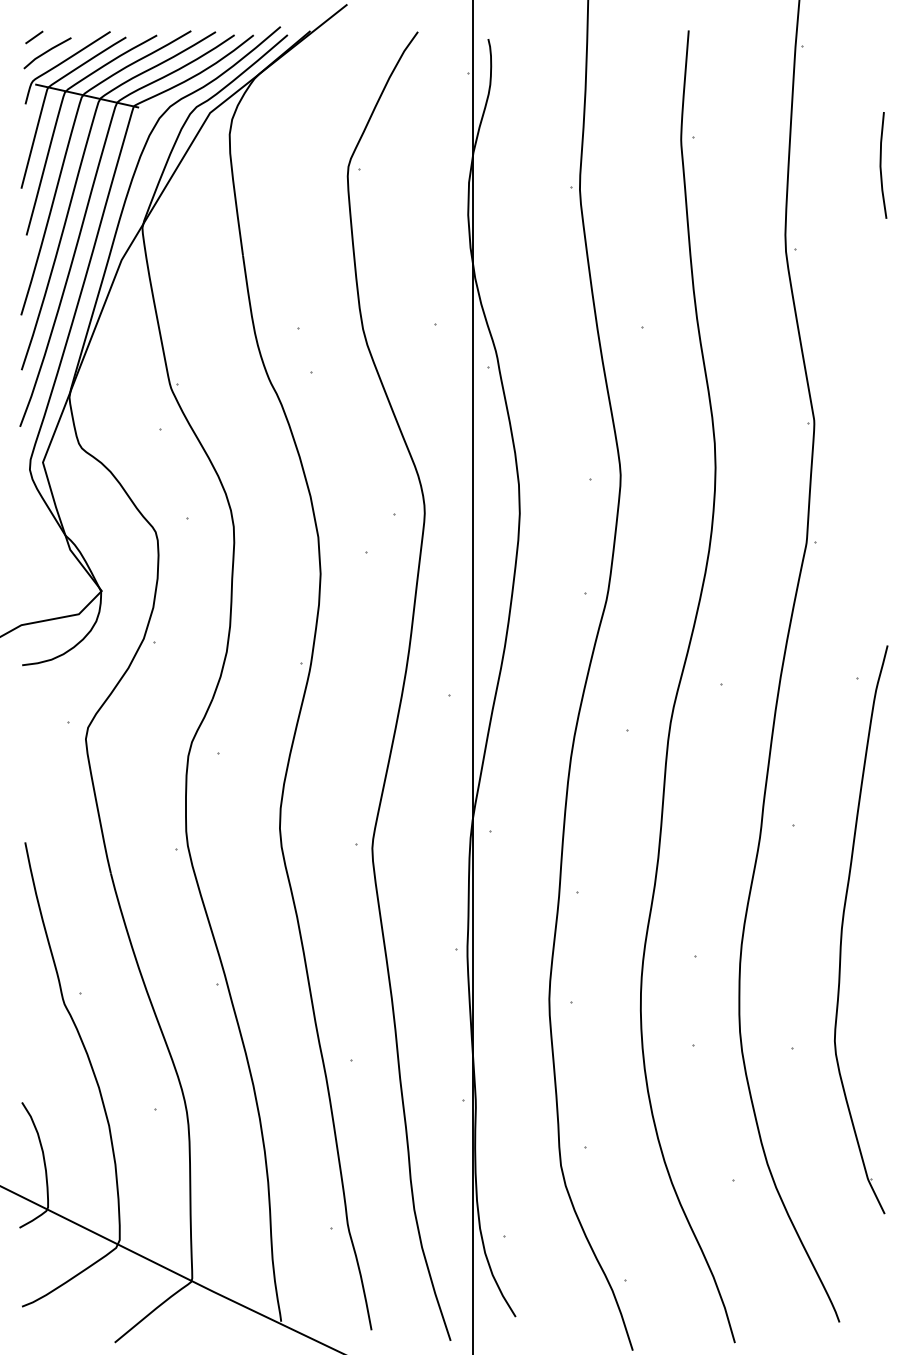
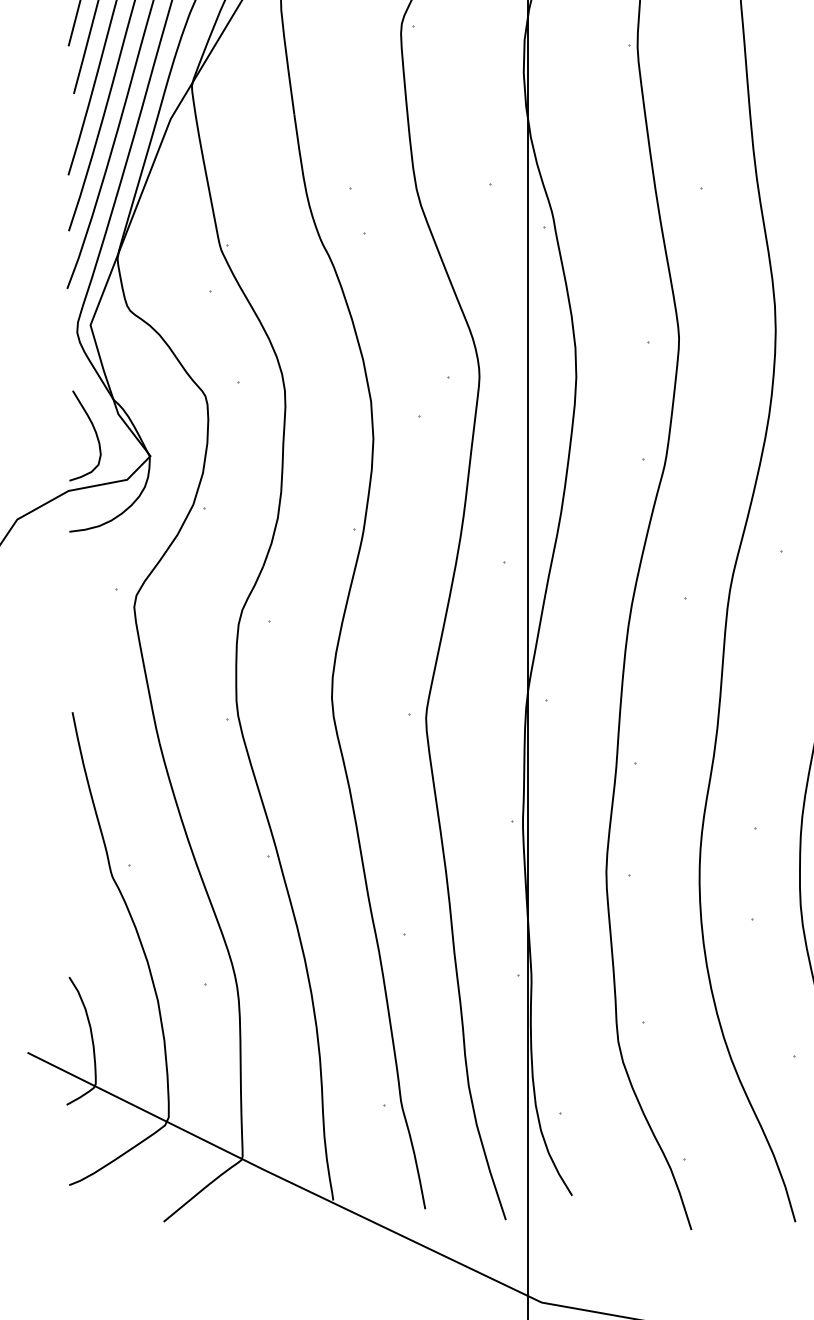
curve: (46, 566) -> (94, 431), added

